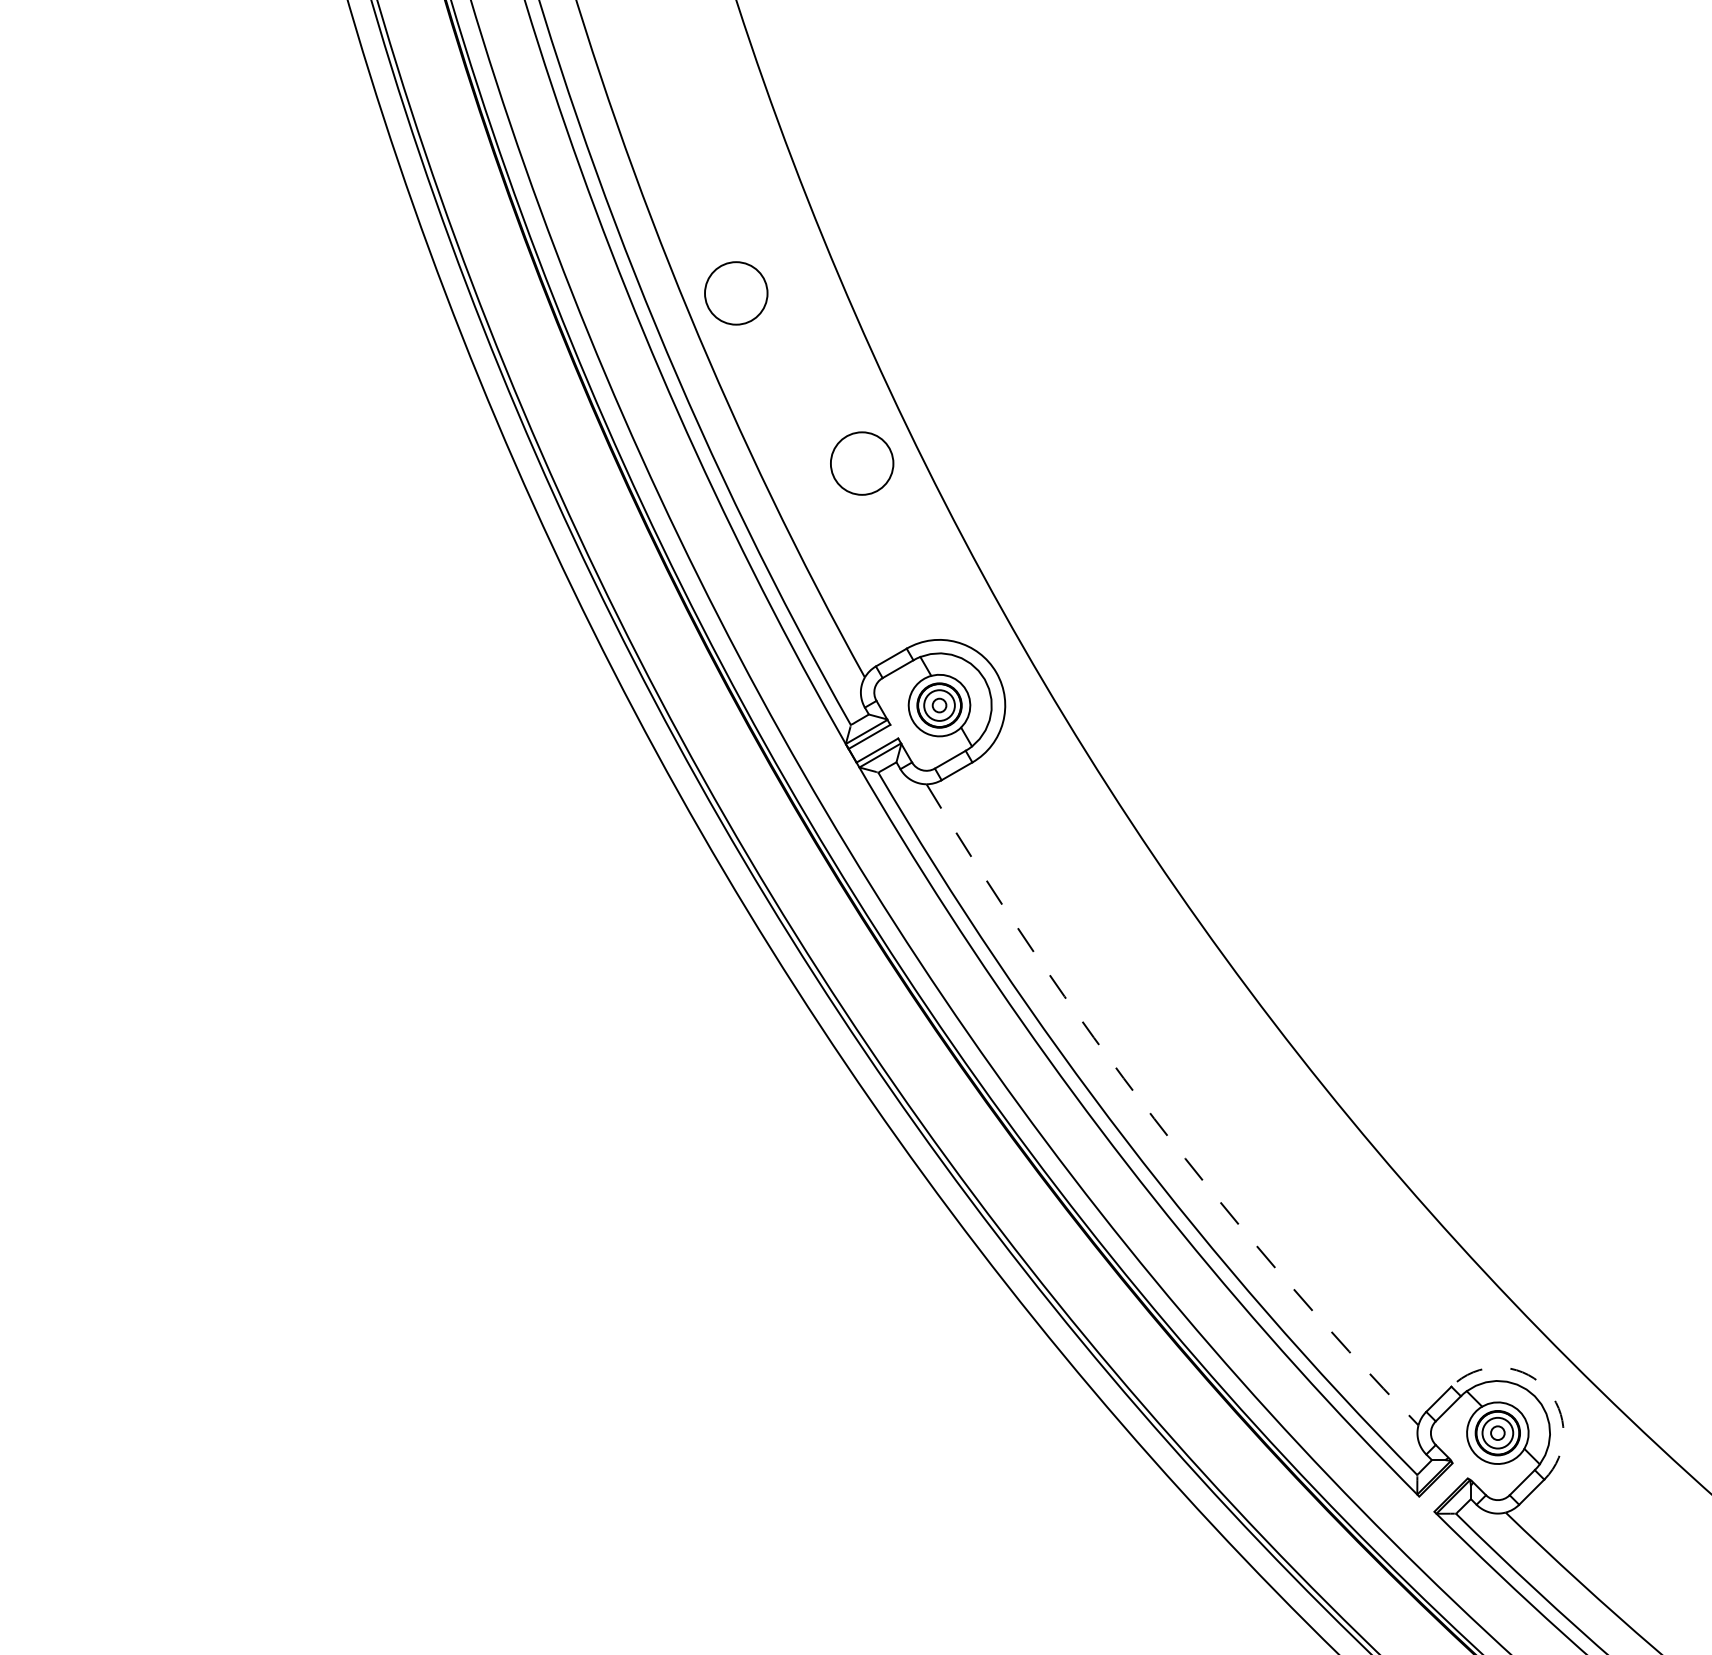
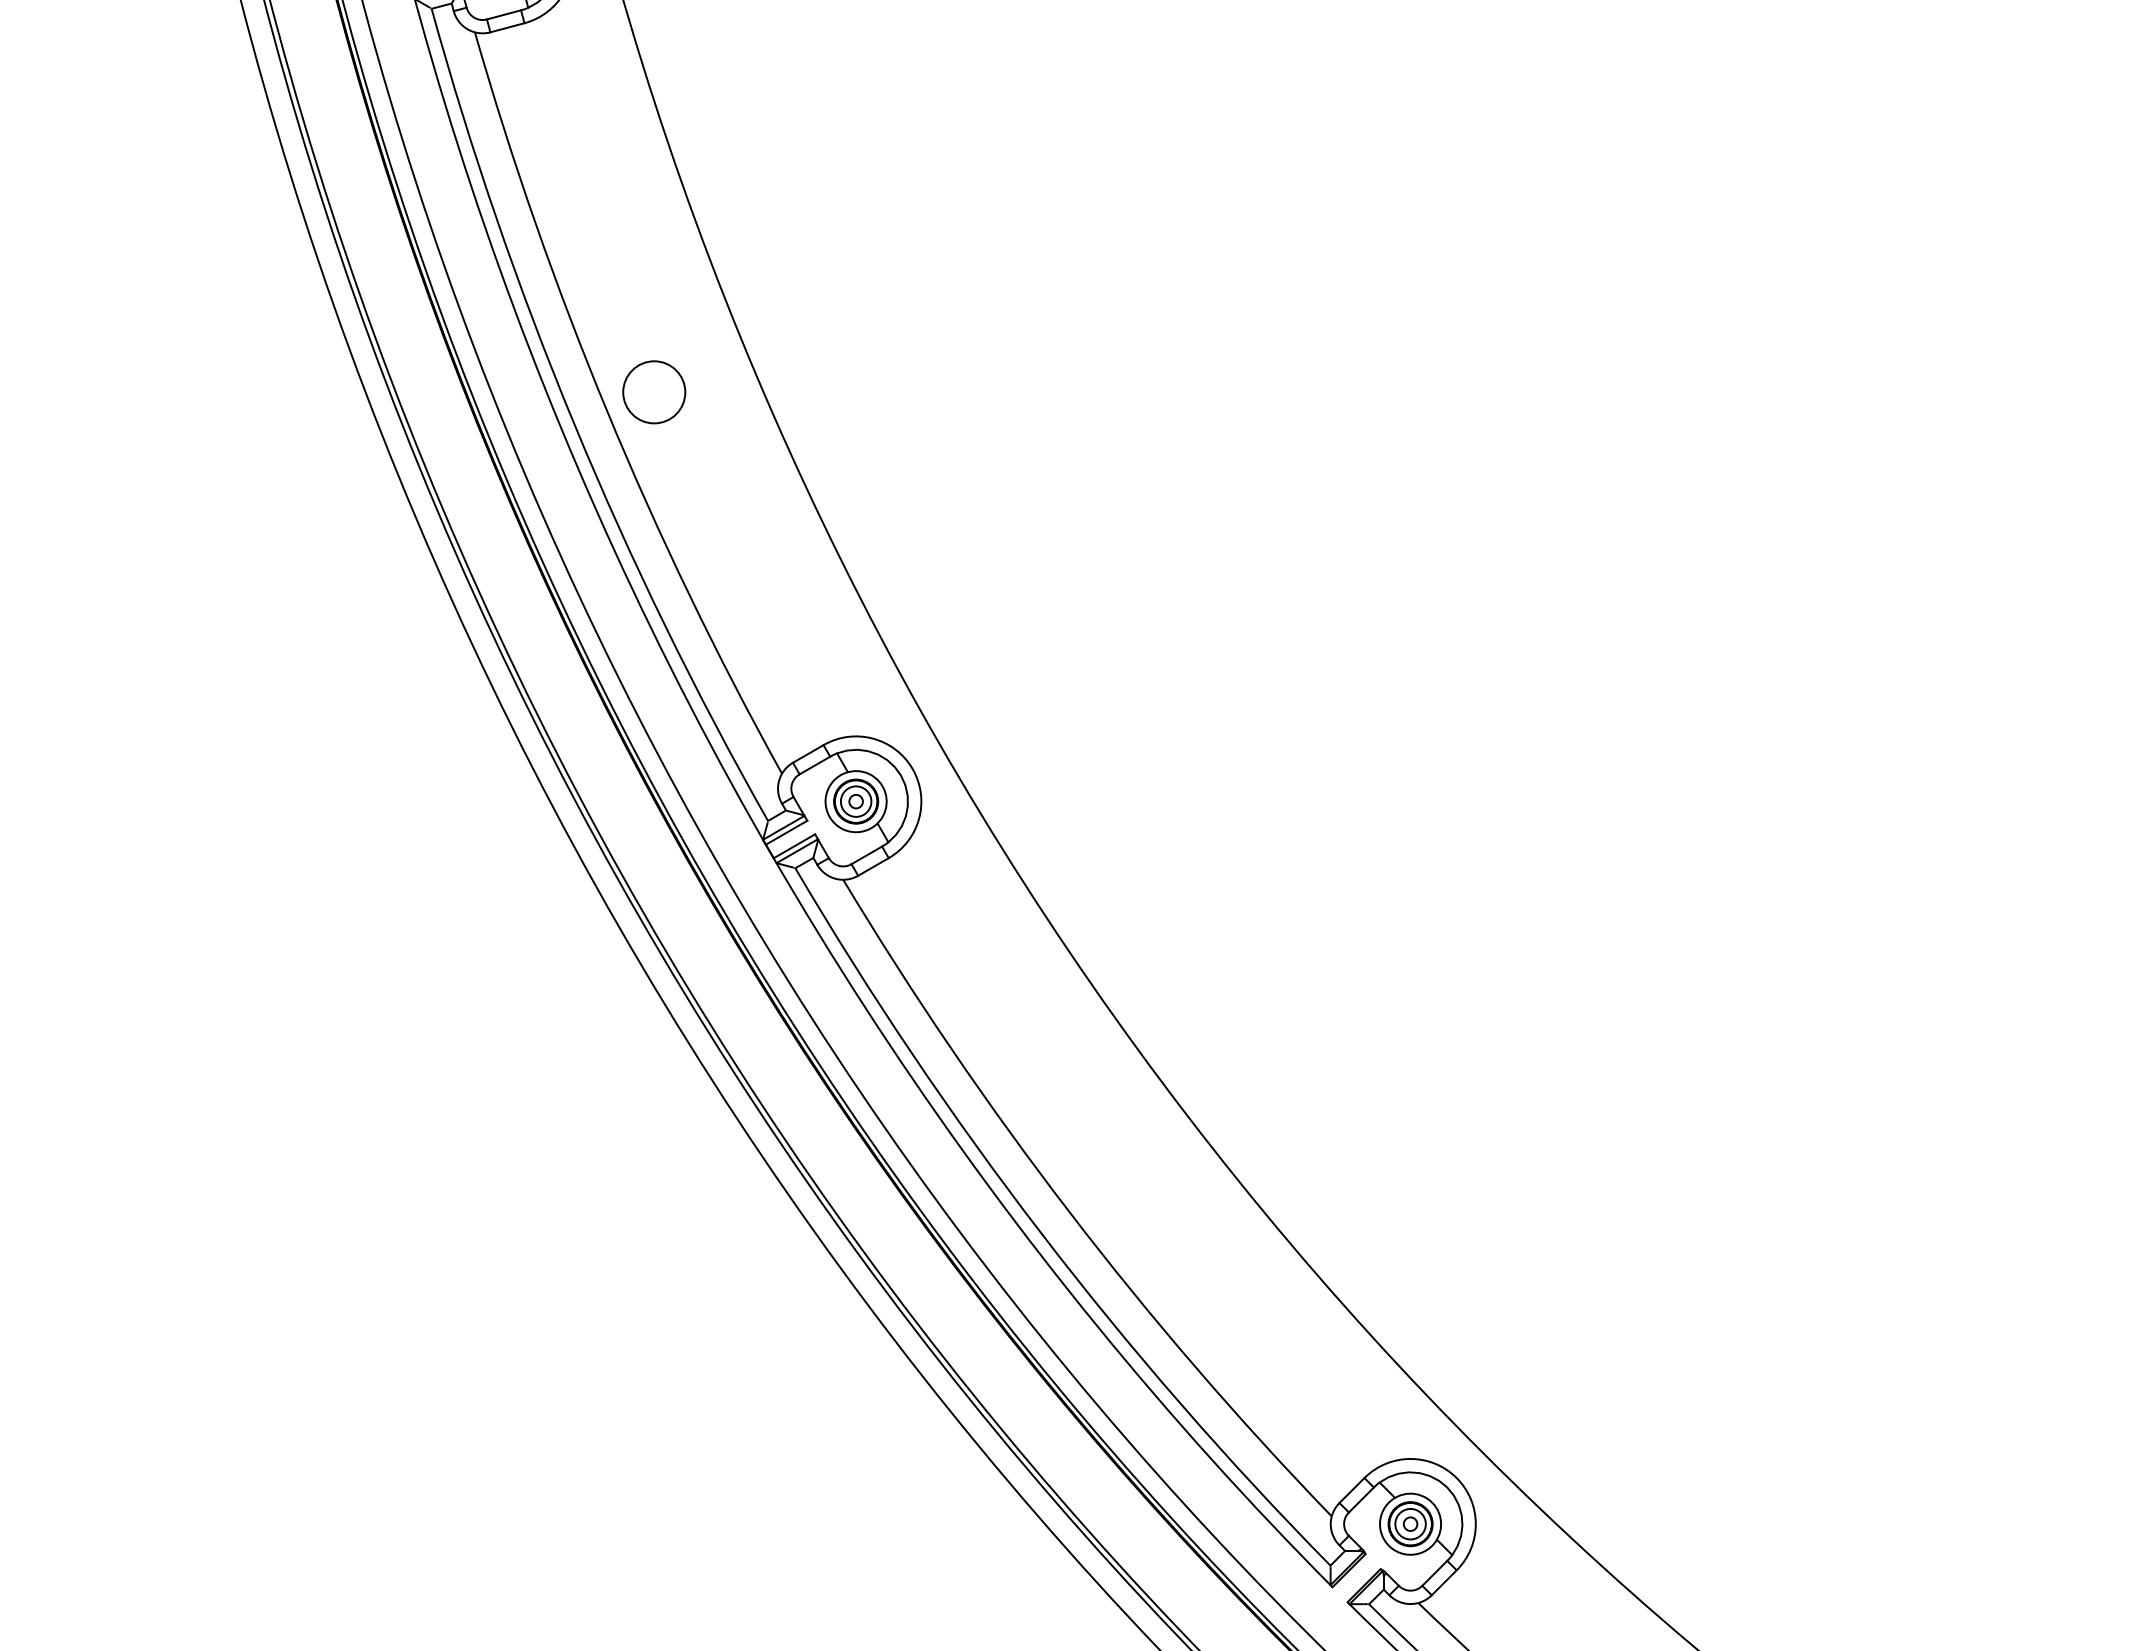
circle: (862, 463) -> (779, 561), removed
arc: (1154, 1119) -> (1069, 1212), dashed -> solid
arc: (1544, 1387) -> (1456, 1478), dashed -> solid

